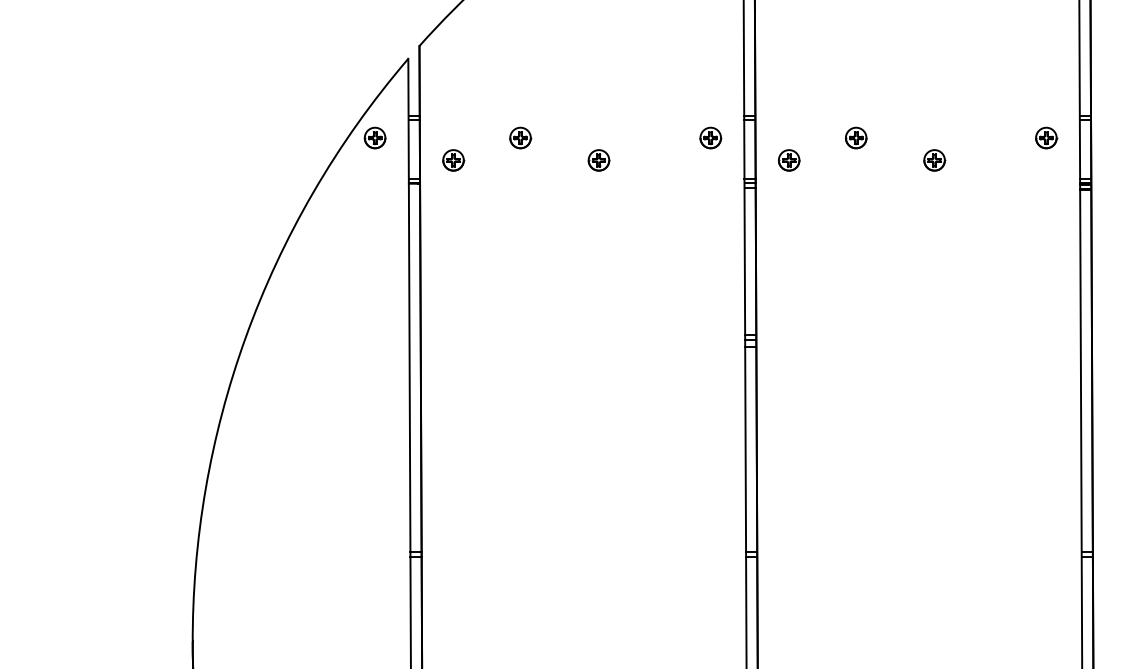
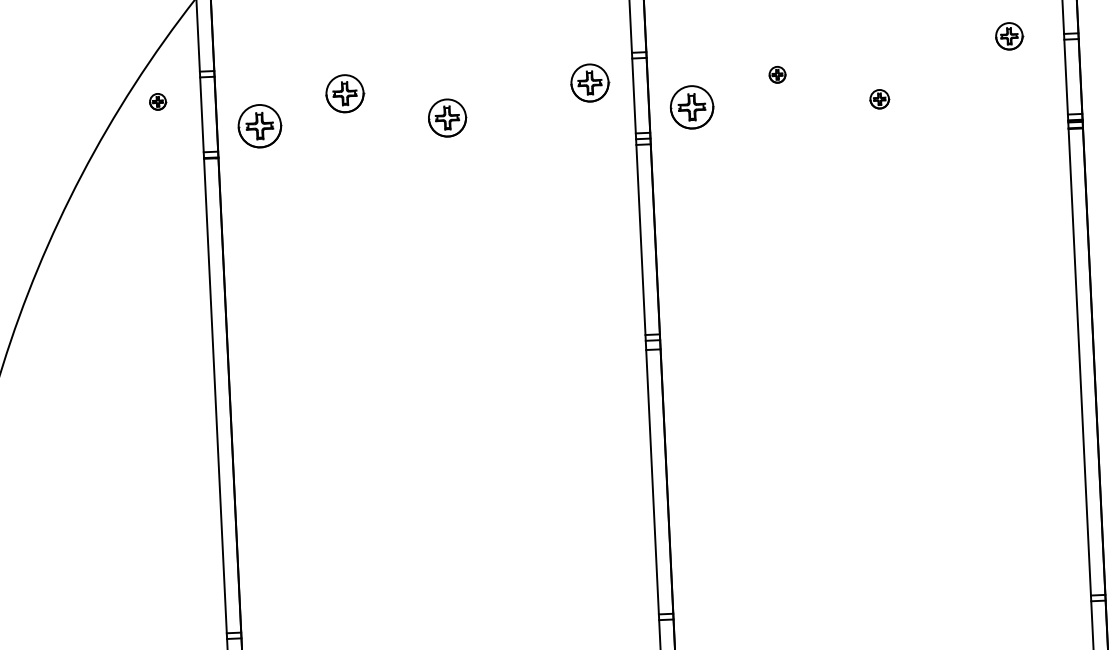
part: (374, 137) -> (157, 101), size x0.6
part: (520, 137) -> (345, 93), size x1.4
part: (710, 137) -> (589, 82), size x1.4
part: (856, 137) -> (777, 74), size x0.6
part: (1046, 137) -> (1009, 35), moved
part: (453, 160) -> (260, 126), size x1.6
part: (598, 160) -> (446, 118), size x1.4
part: (789, 160) -> (692, 107), size x1.6
part: (934, 160) -> (879, 99), size x0.7

